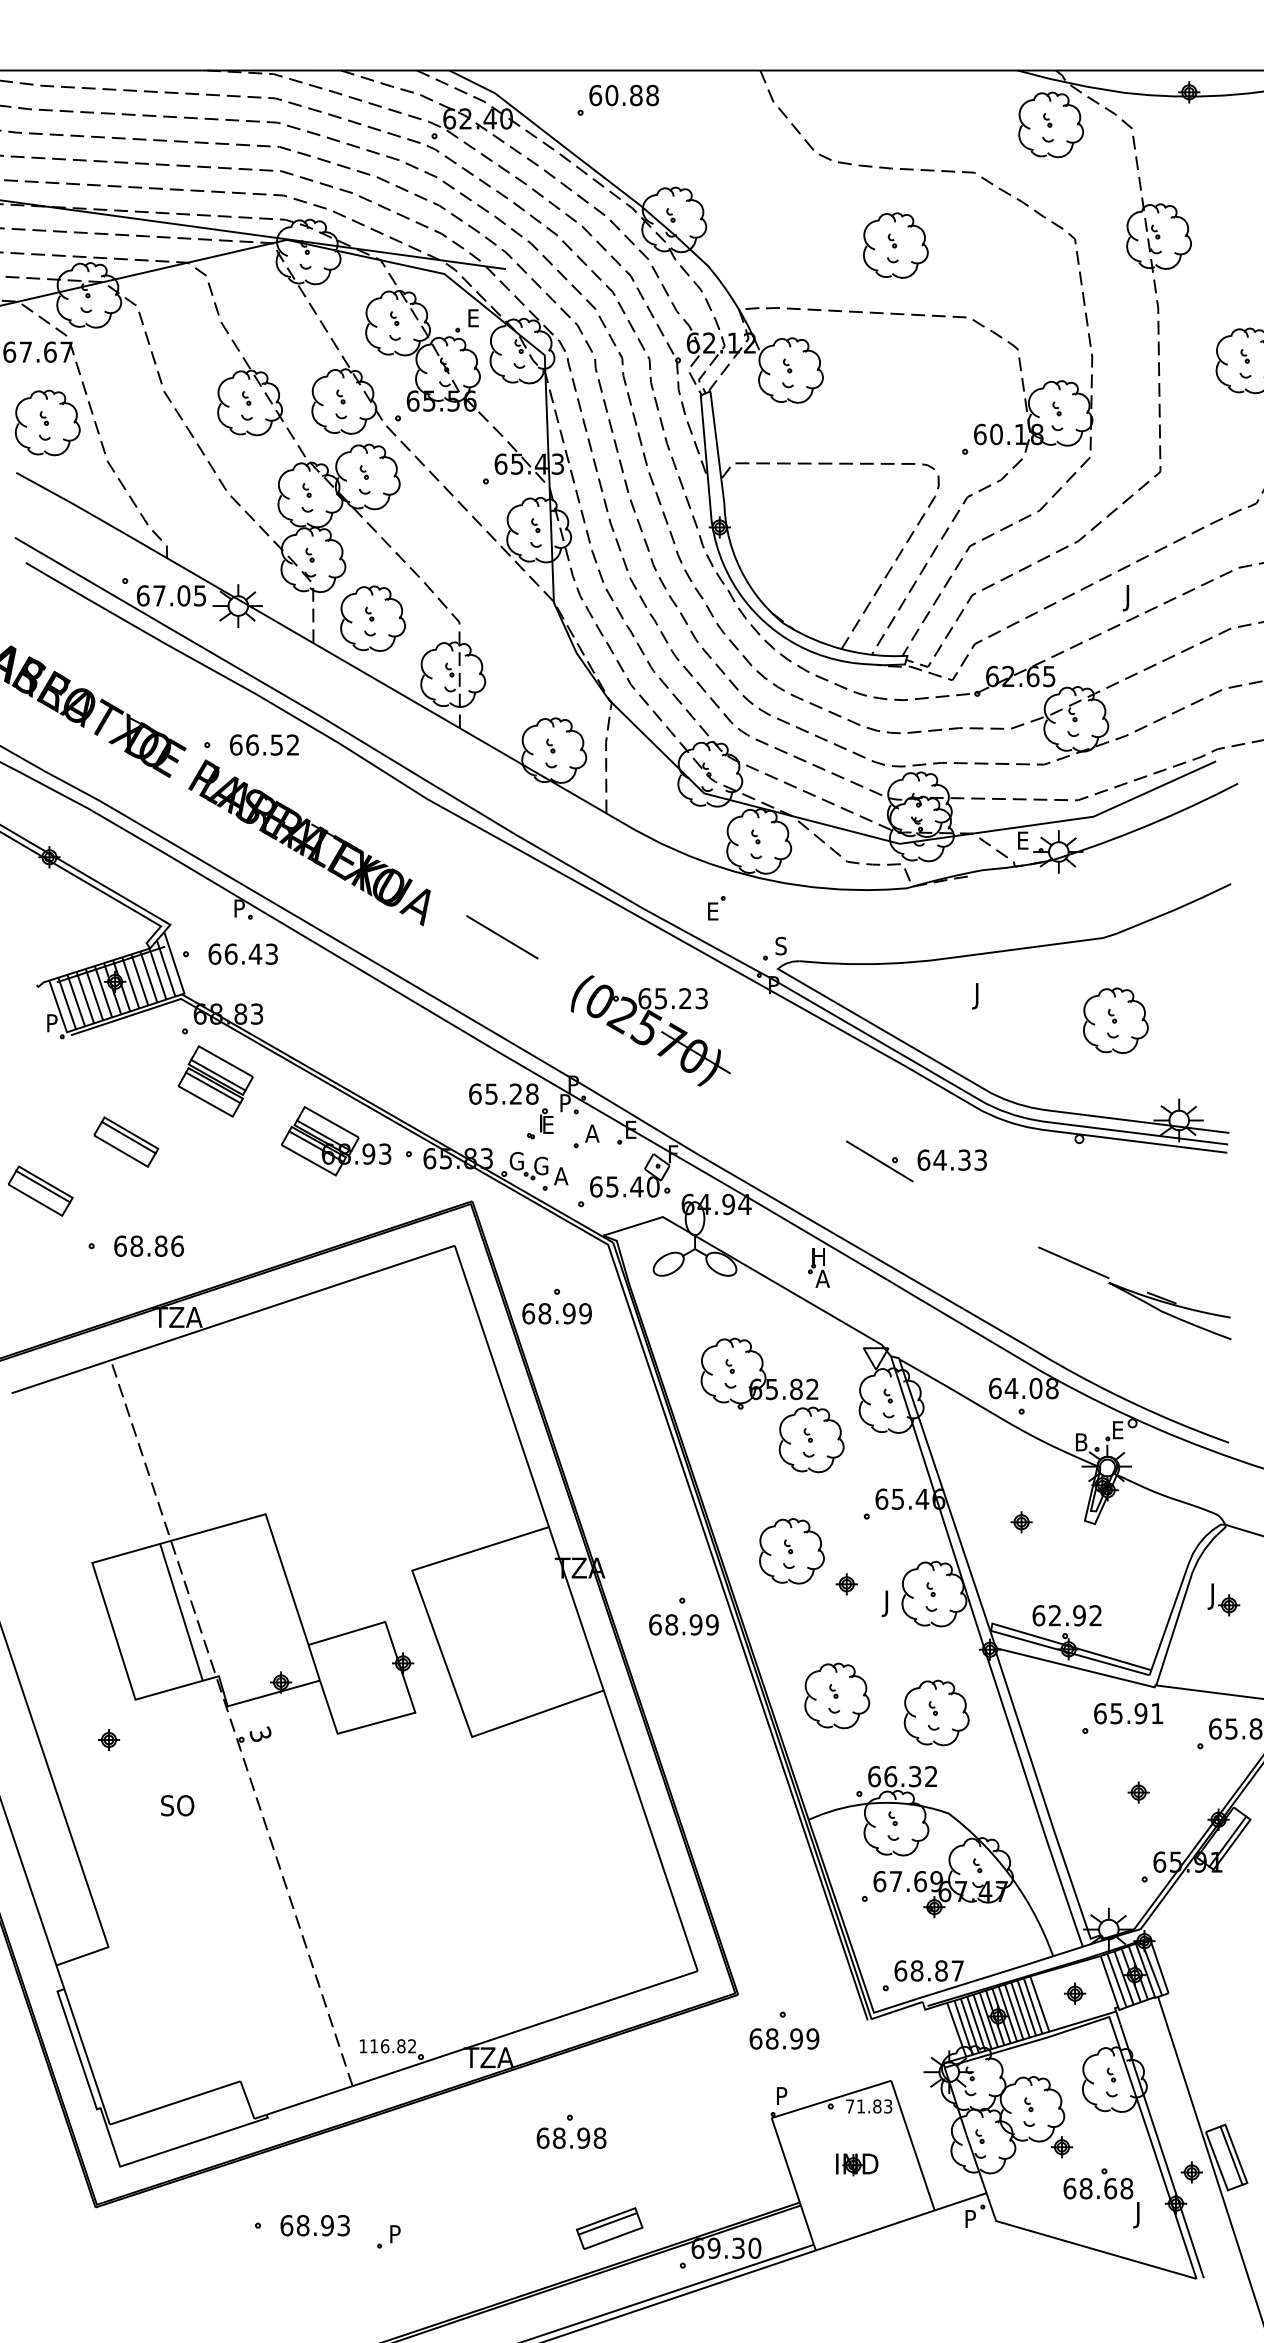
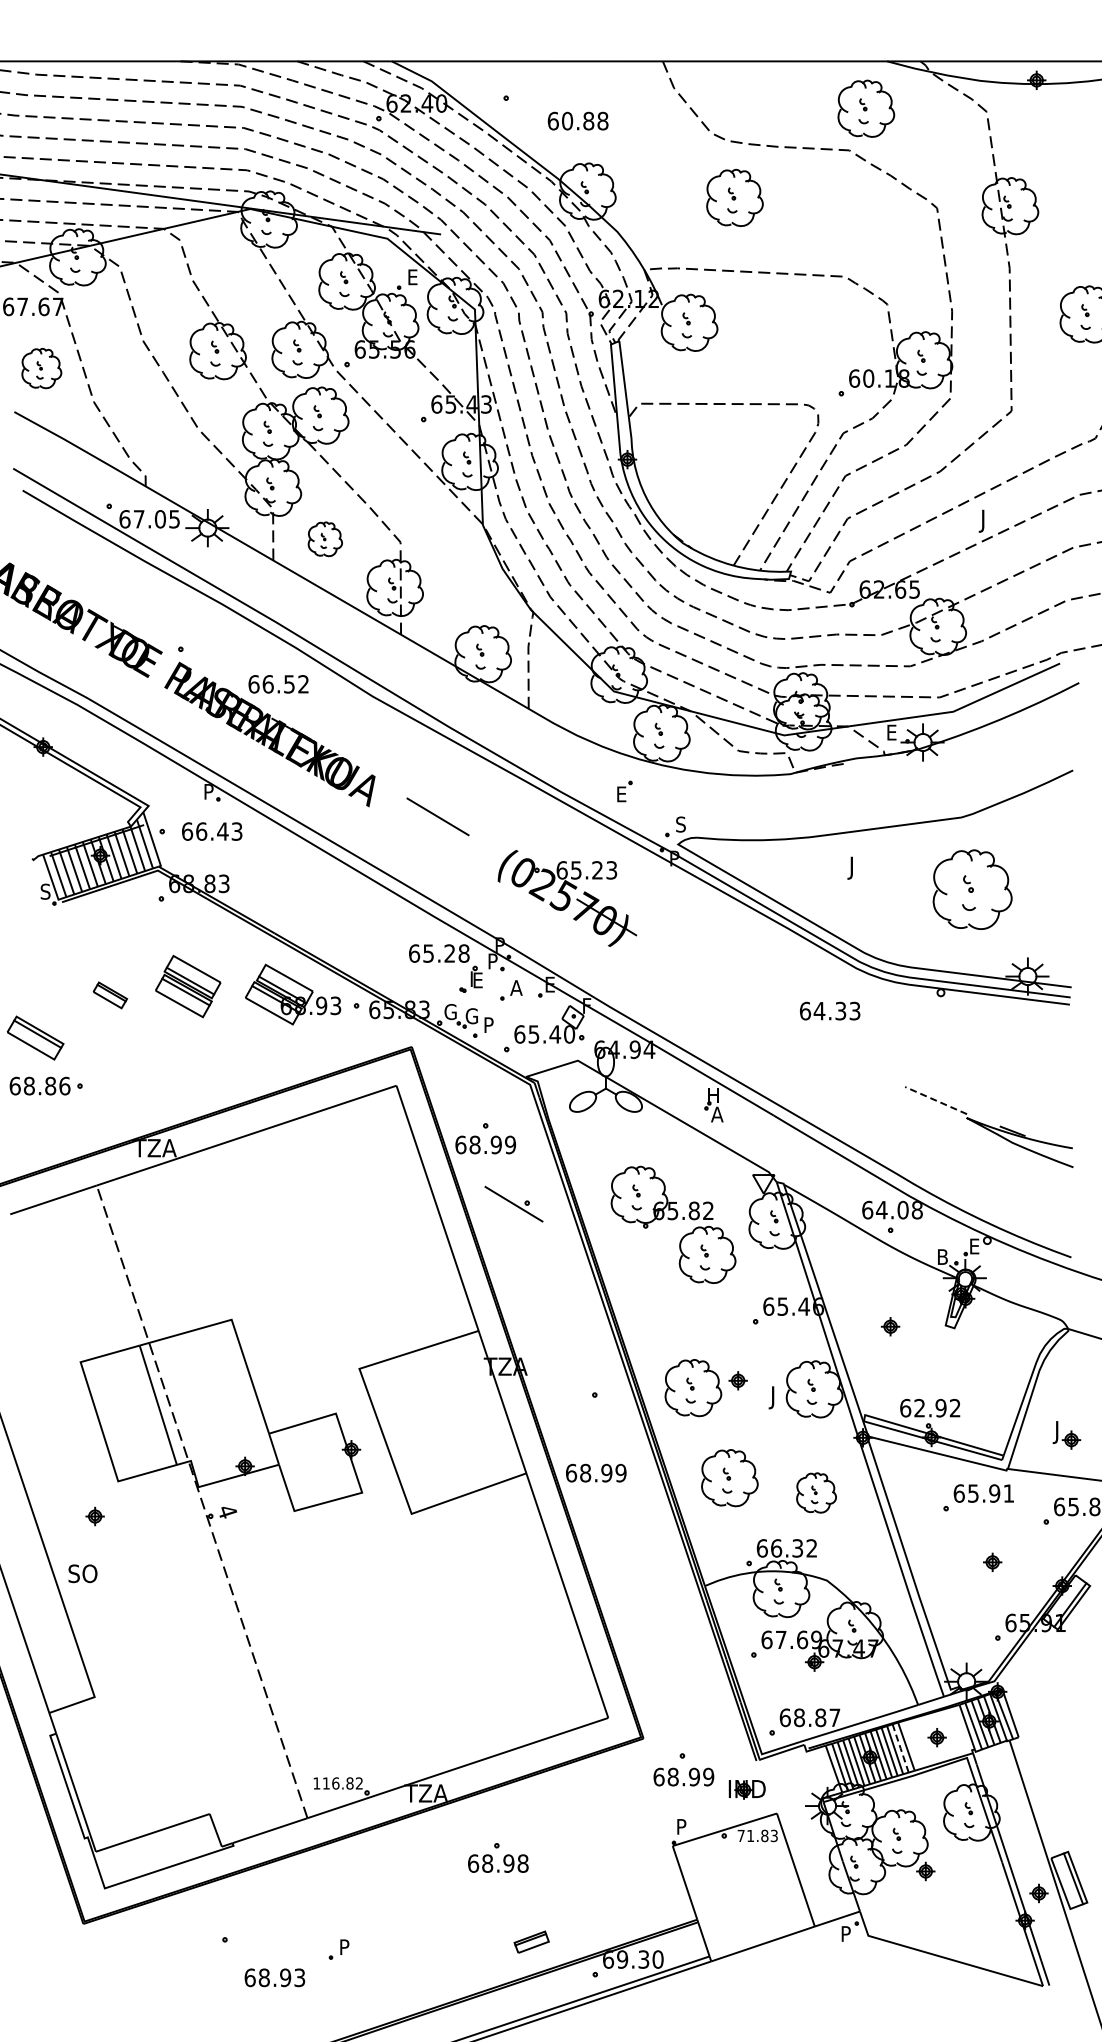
text: (623, 94) -> (577, 120), moved
part: (1051, 124) -> (866, 108), moved
part: (895, 245) -> (734, 197), moved
part: (47, 422) -> (41, 368), size x0.7
part: (373, 619) -> (325, 539), size x0.6
text: (264, 745) -> (278, 684), moved
part: (1115, 1020) -> (972, 889), size x1.4
text: (52, 1022) -> (45, 891), P -> S
part: (216, 1081) -> (188, 986), moved
part: (126, 1142) -> (110, 995), size x0.6
part: (879, 1161) -> (513, 1204), moved
text: (561, 1175) -> (489, 1024), A -> P
text: (148, 1245) -> (39, 1085), moved
line: (1074, 1262) -> (936, 1100), solid -> dashed
part: (792, 1551) -> (693, 1388), moved
part: (1223, 1600) -> (1066, 1435), moved
text: (684, 1624) -> (596, 1472), moved
part: (936, 1712) -> (816, 1492), size x0.7
text: (260, 1734) -> (227, 1511), 3 -> 4
text: (177, 1805) -> (82, 1573), moved
line: (1032, 2006) -> (900, 1748), solid -> dashed
part: (856, 2164) -> (746, 1789), moved
part: (1101, 2197) -> (960, 1915), removed
text: (314, 2225) -> (274, 1977), moved
part: (609, 2227) -> (531, 1941), size x0.6

